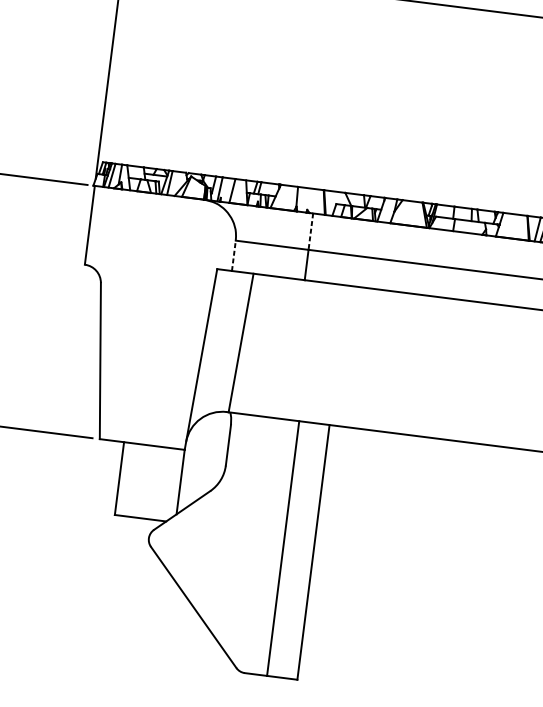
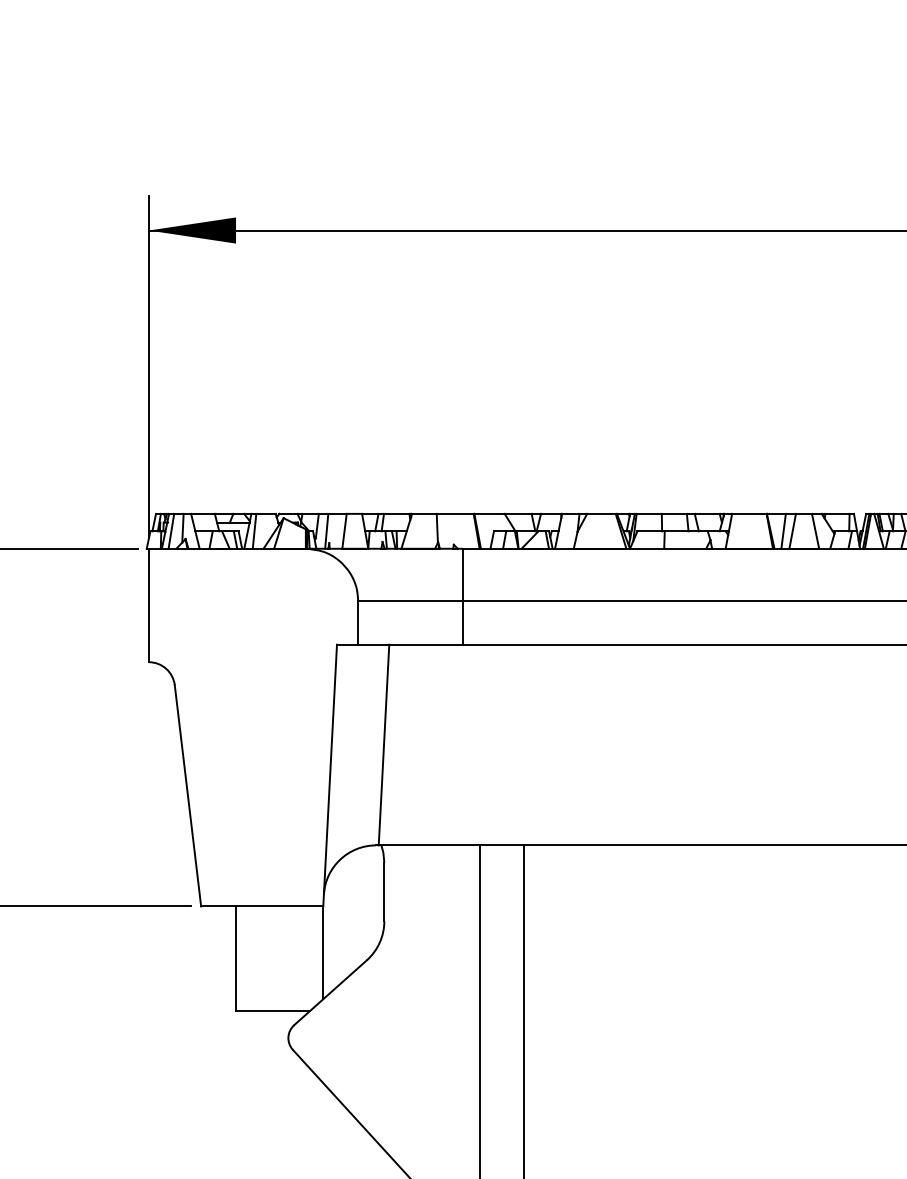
line: (310, 232) -> (462, 575), dashed -> solid
line: (234, 255) -> (358, 622), dashed -> solid

